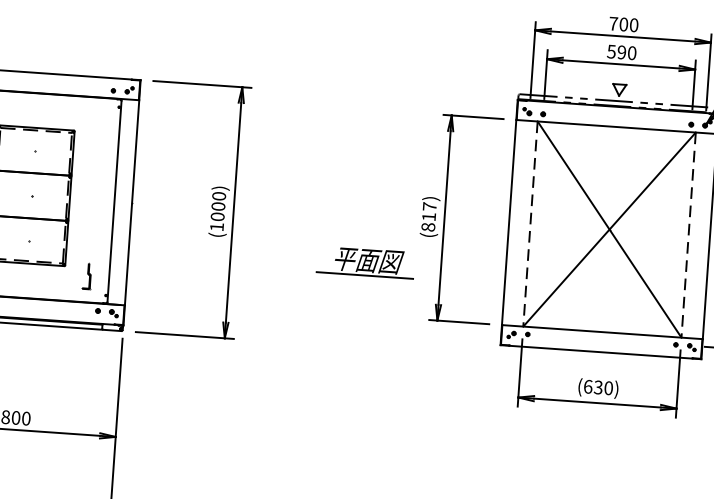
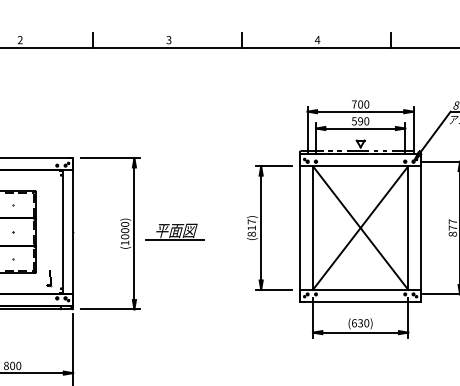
line: (529, 224) -> (312, 228), dashed -> solid
line: (688, 235) -> (408, 228), dashed -> solid
part: (365, 261) -> (174, 231), moved

